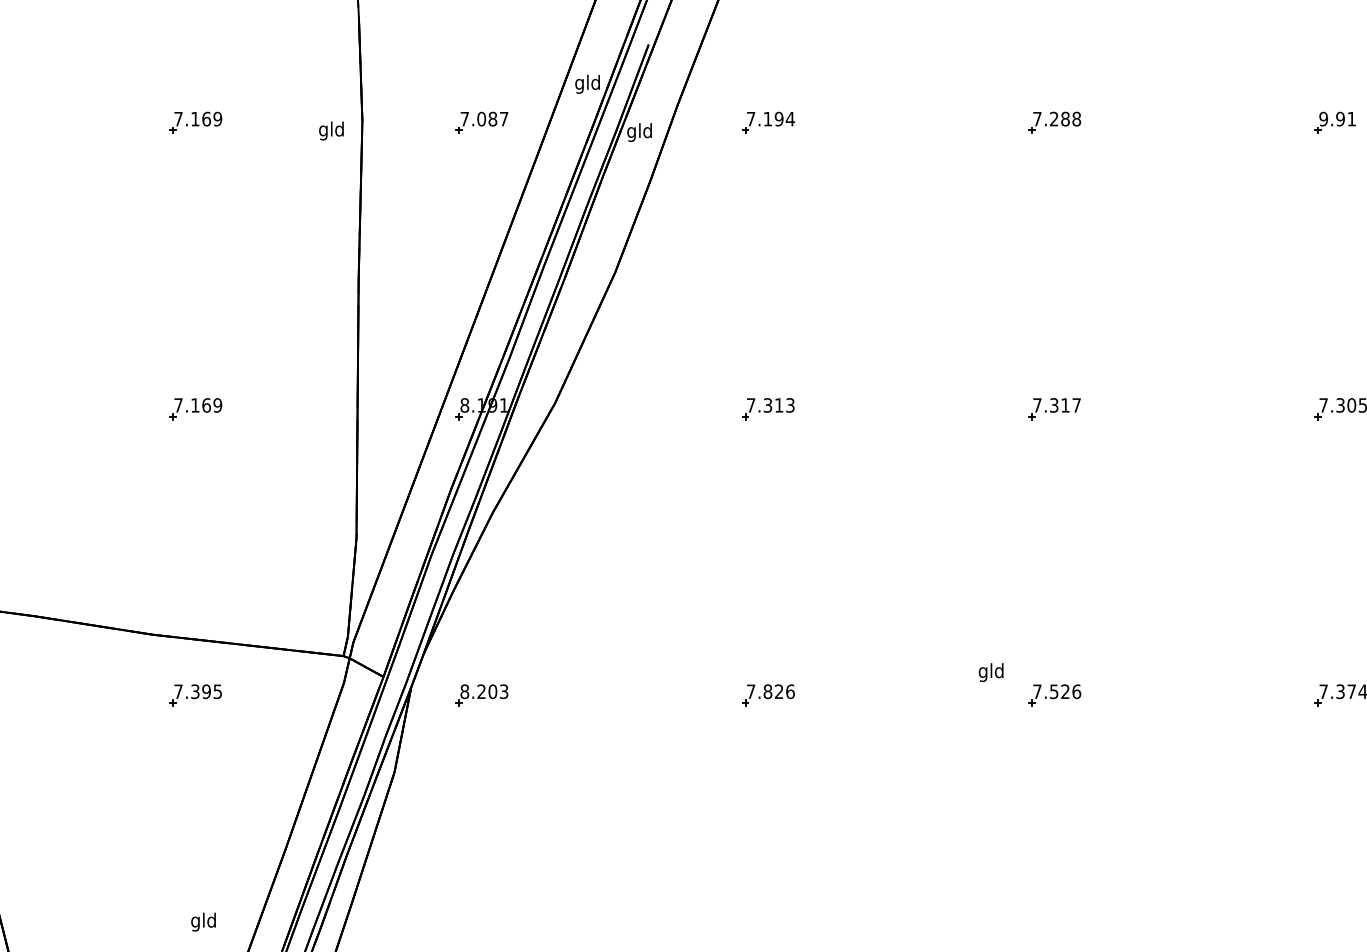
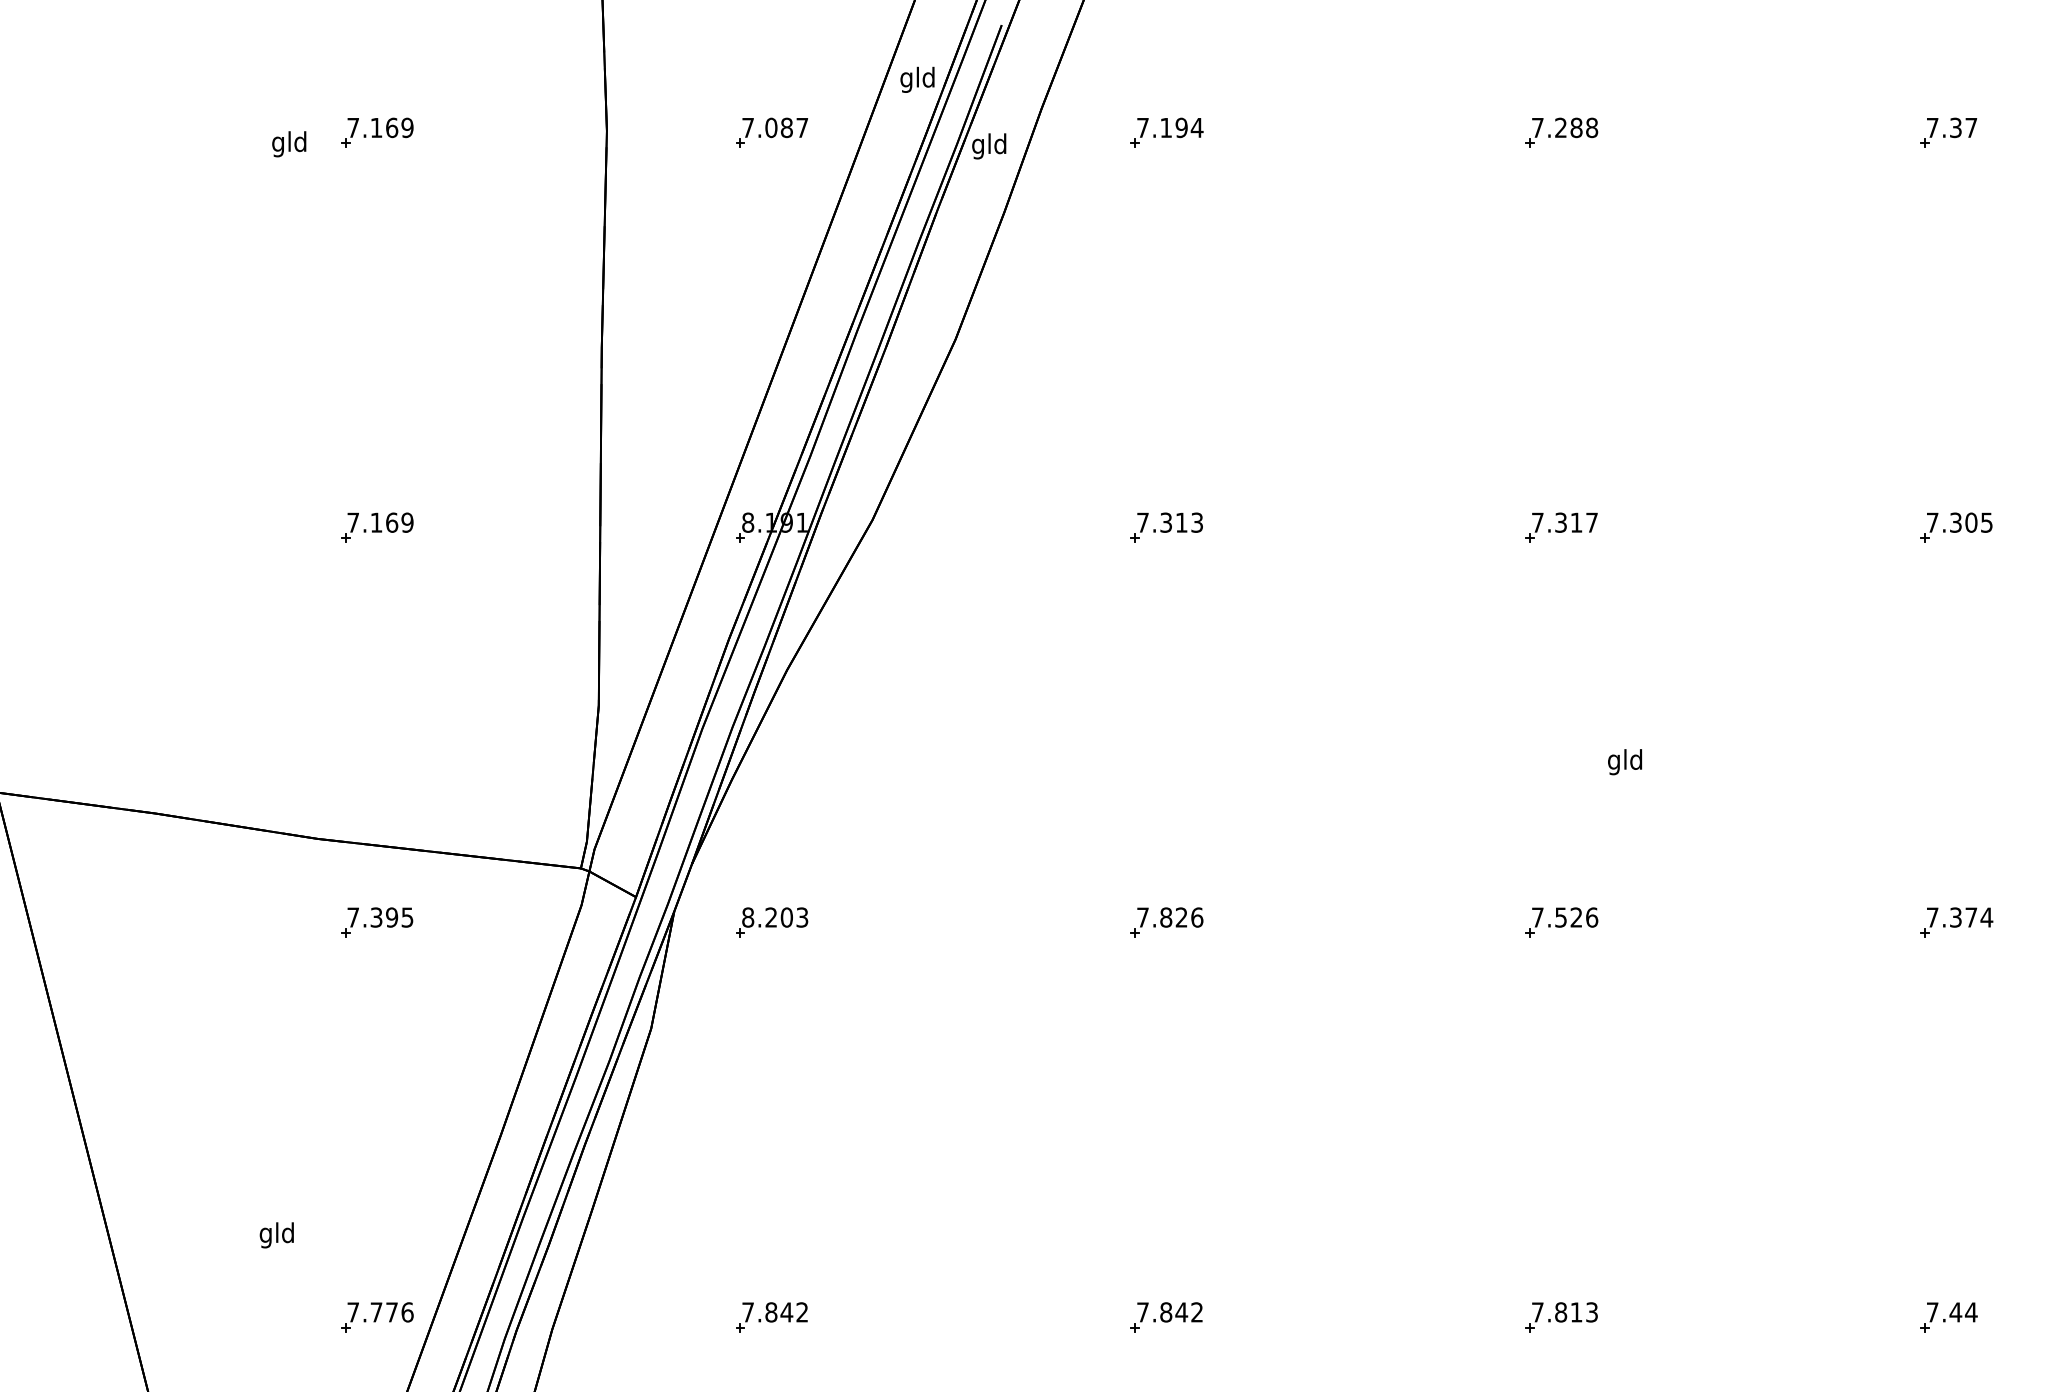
text: (1337, 118) -> (1951, 127), 9.91 -> 7.37
text: (331, 131) -> (289, 144), moved
text: (990, 672) -> (1624, 762), moved
text: (203, 922) -> (276, 1235), moved

